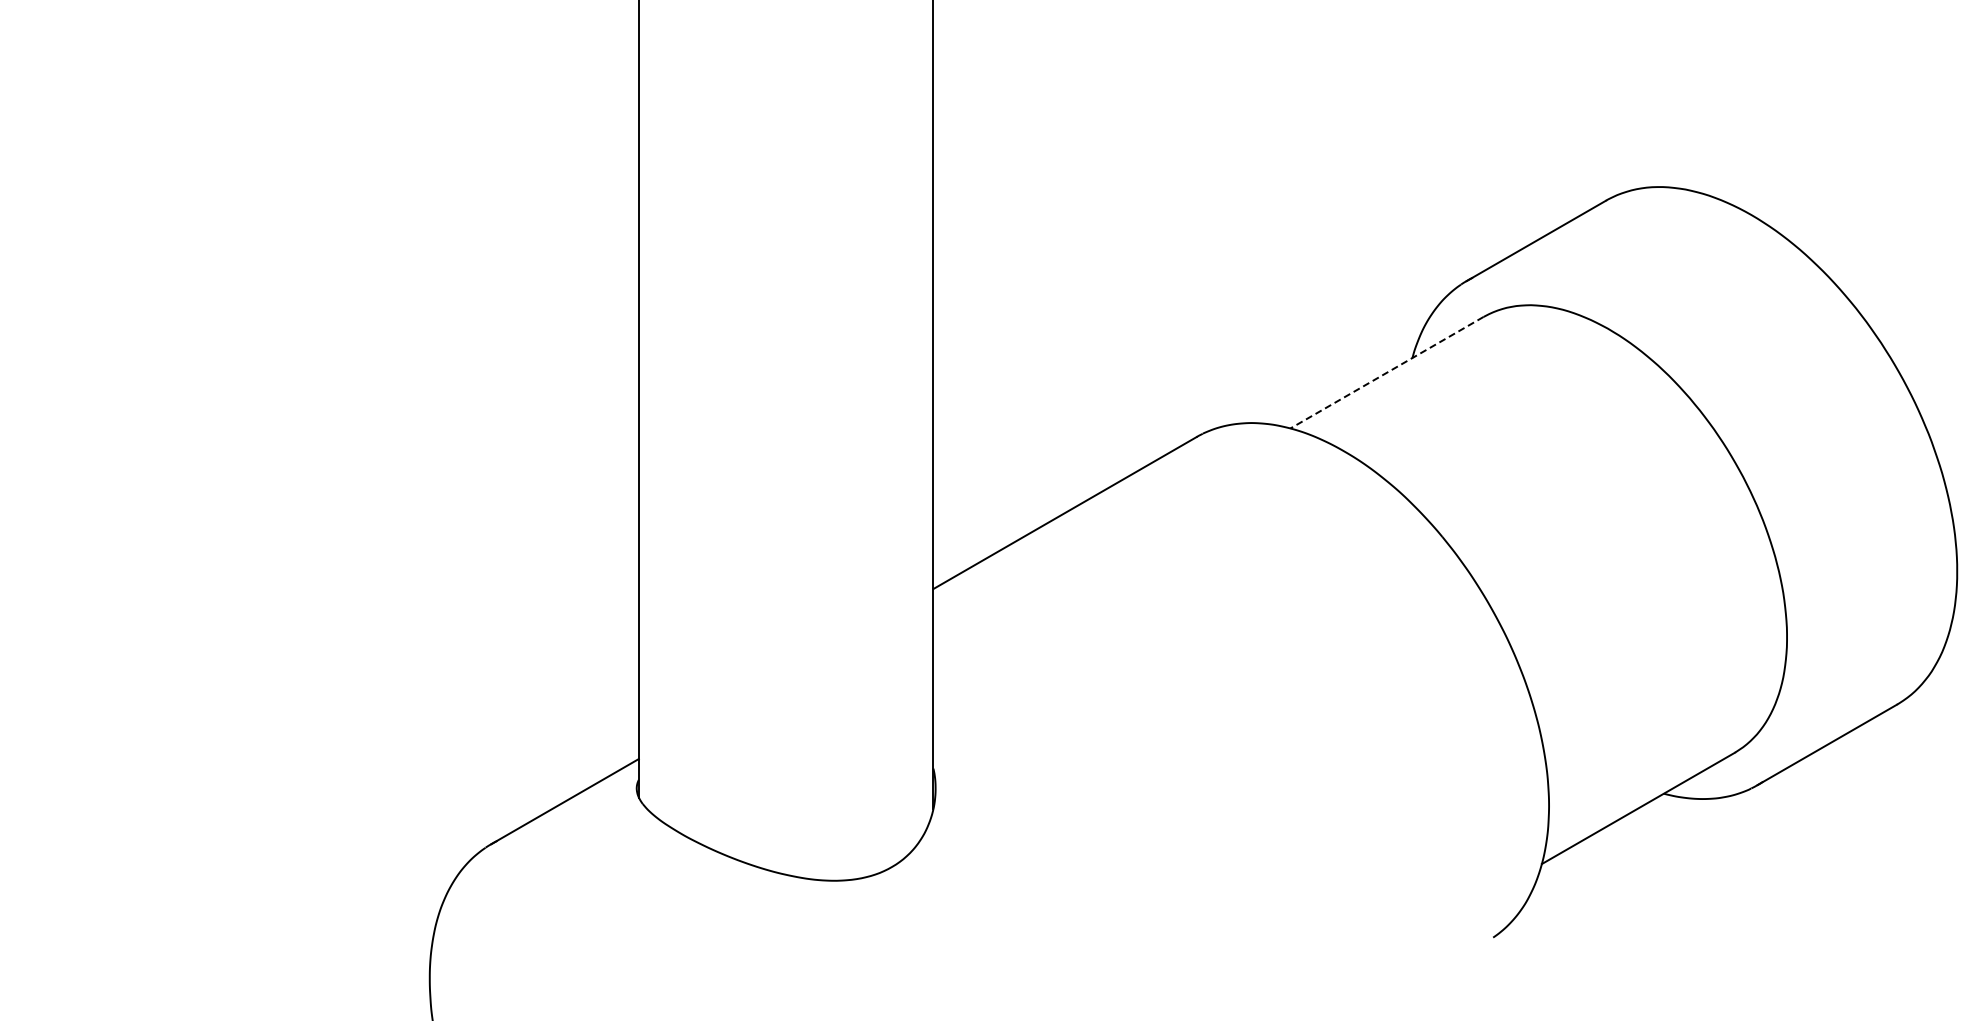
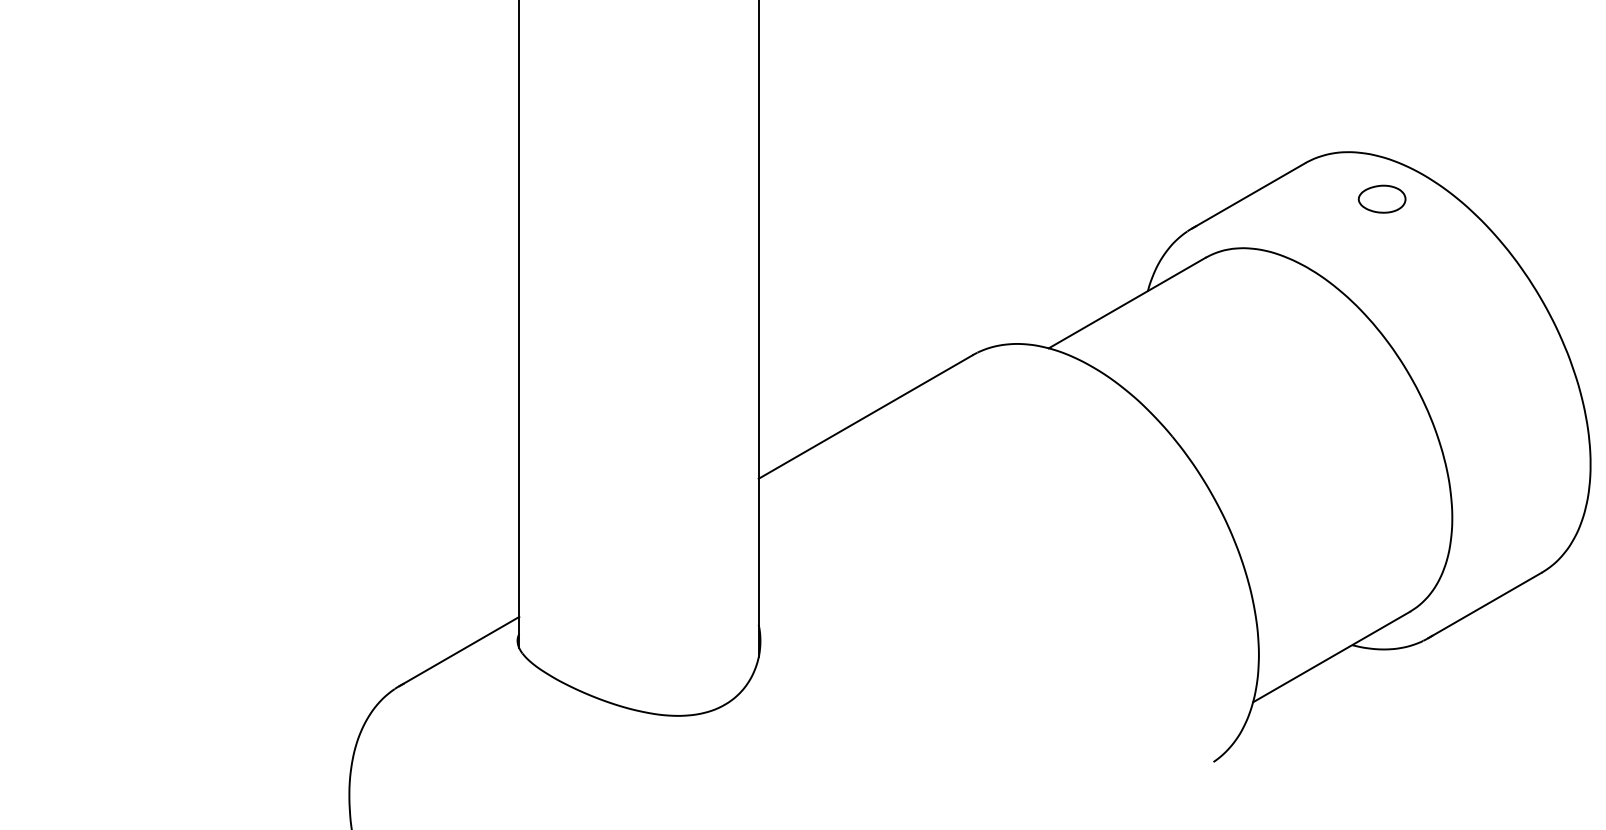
part: (1700, 244) -> (1381, 198), added
line: (1386, 372) -> (1126, 302), dashed -> solid

